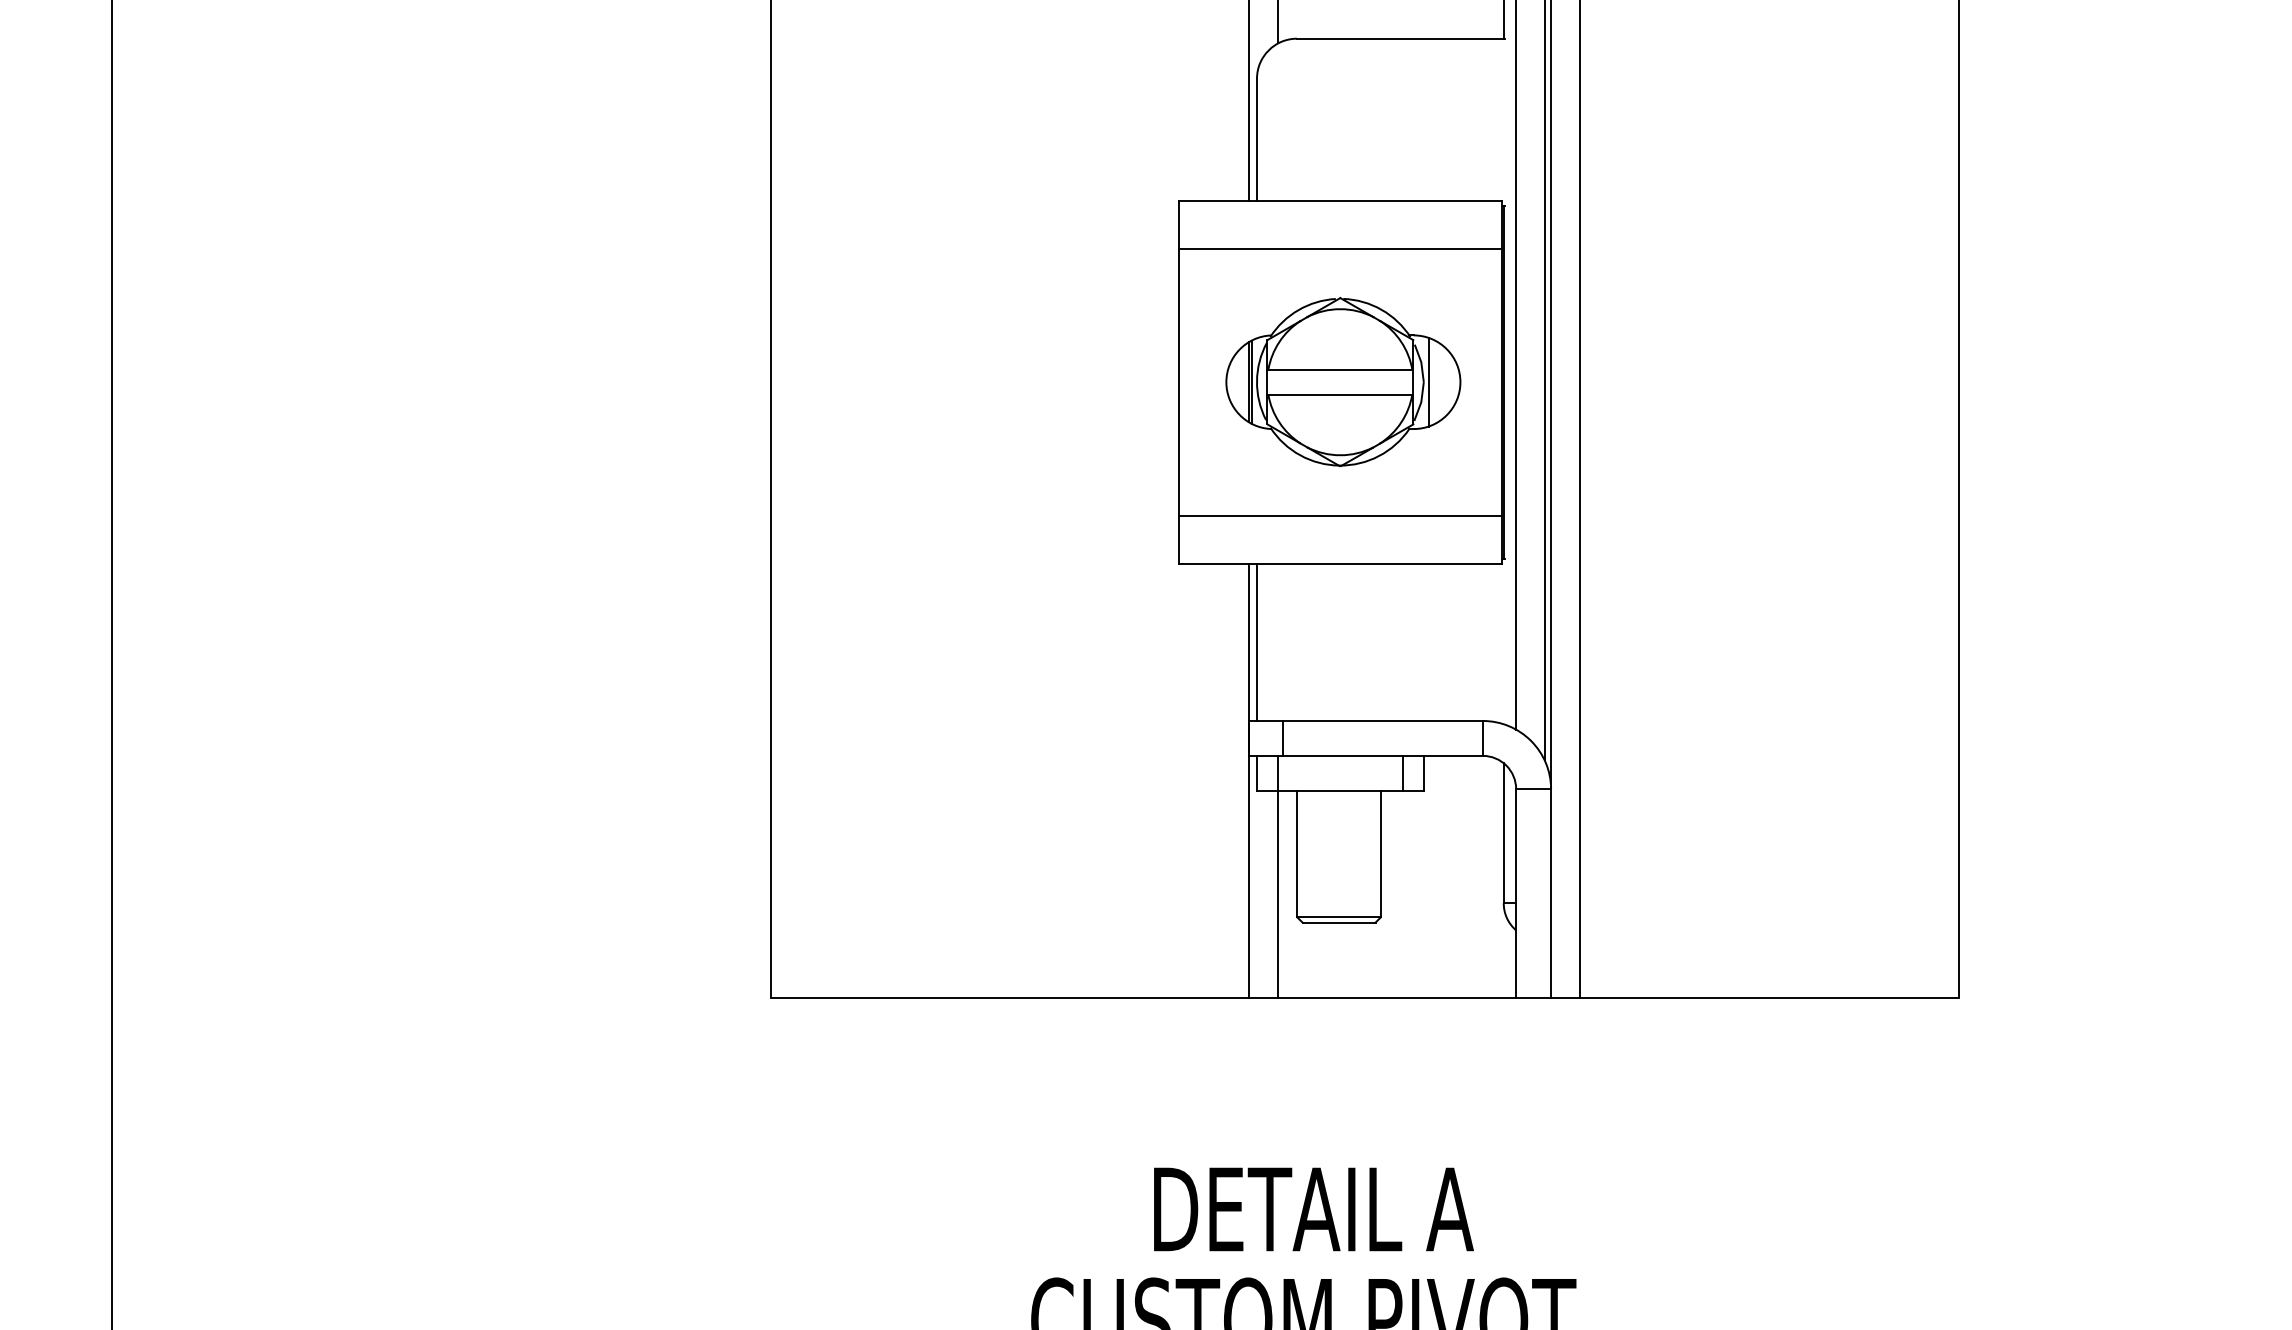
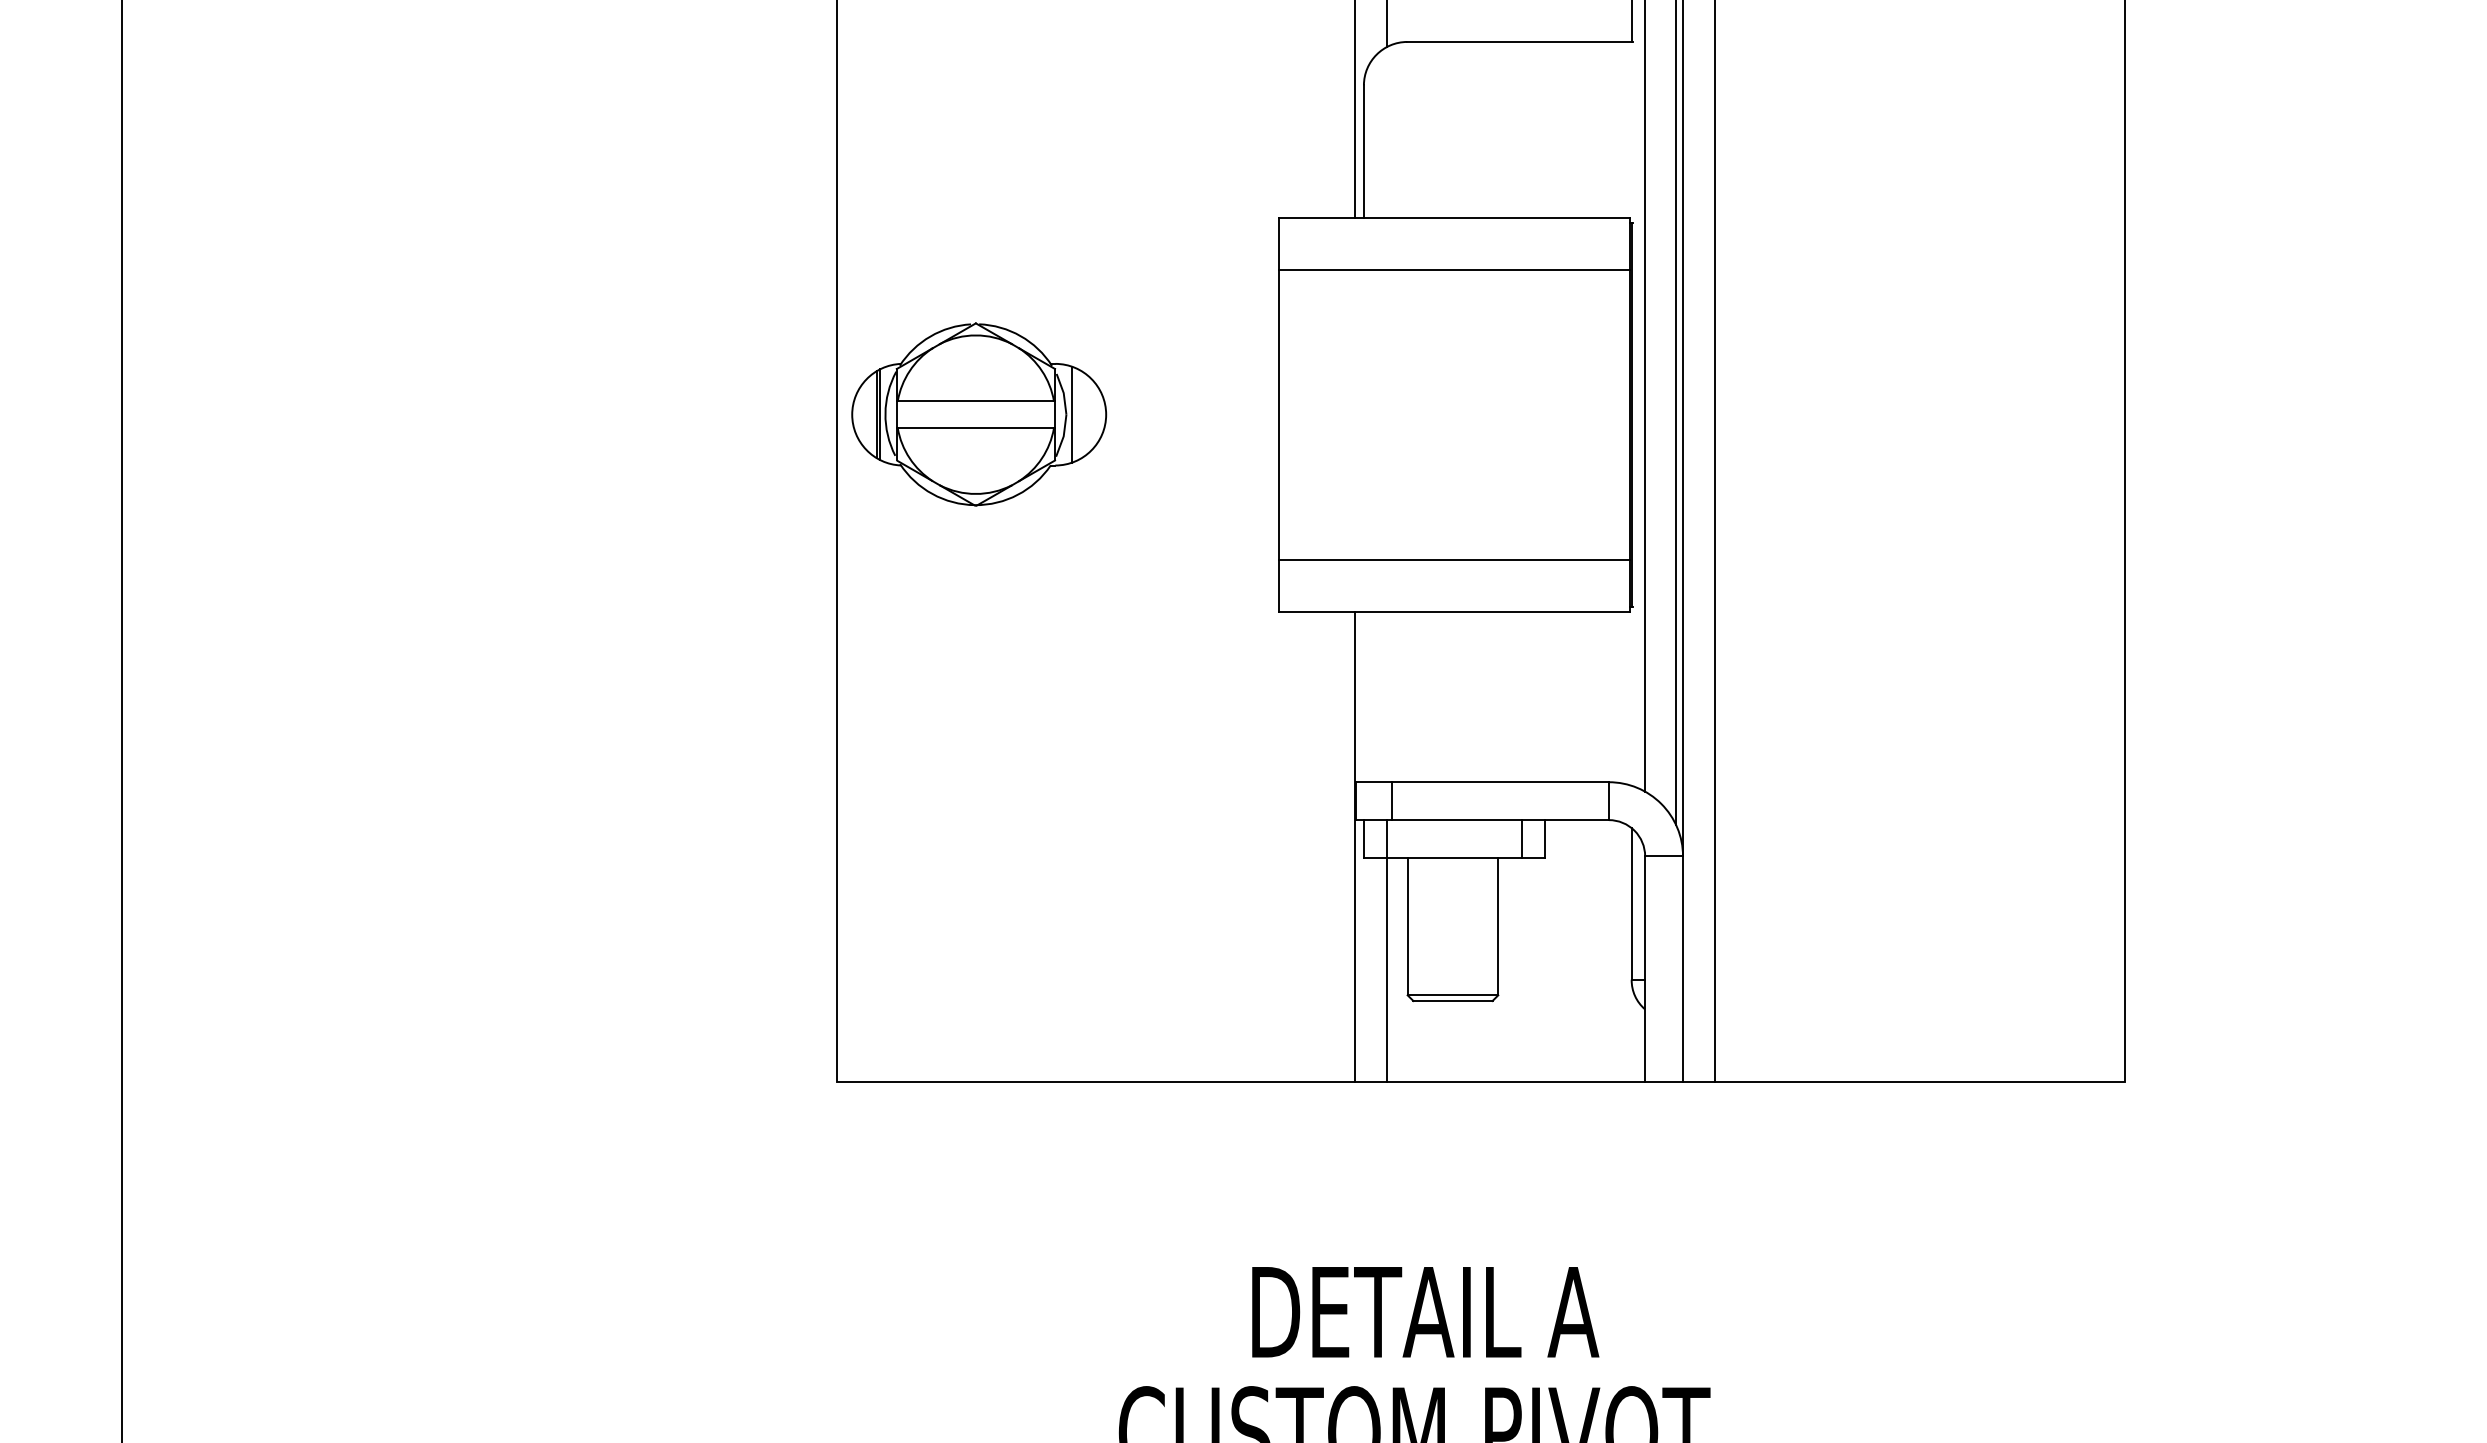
part: (1343, 381) -> (979, 413), moved
line: (1257, 642) -> (1364, 697), removed

